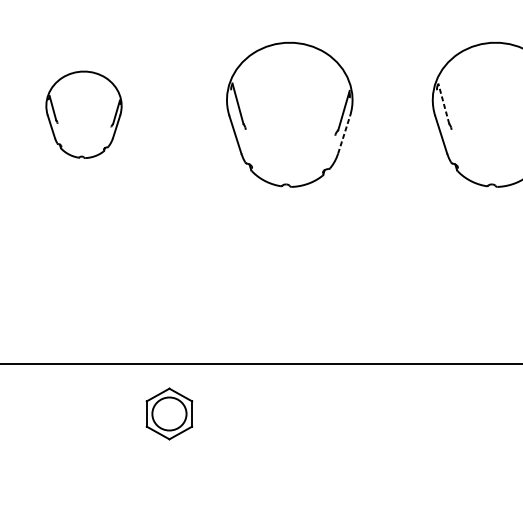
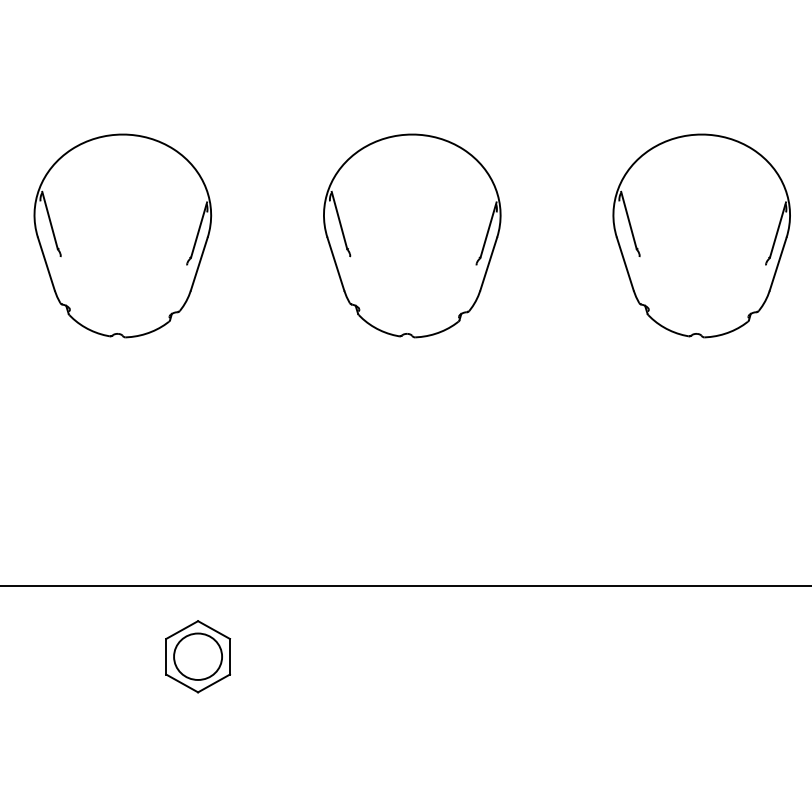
line: (443, 103) -> (628, 219), dashed -> solid
part: (83, 114) -> (122, 235), size x1.67
line: (343, 135) -> (488, 264), dashed -> solid
part: (169, 413) -> (197, 656), moved

